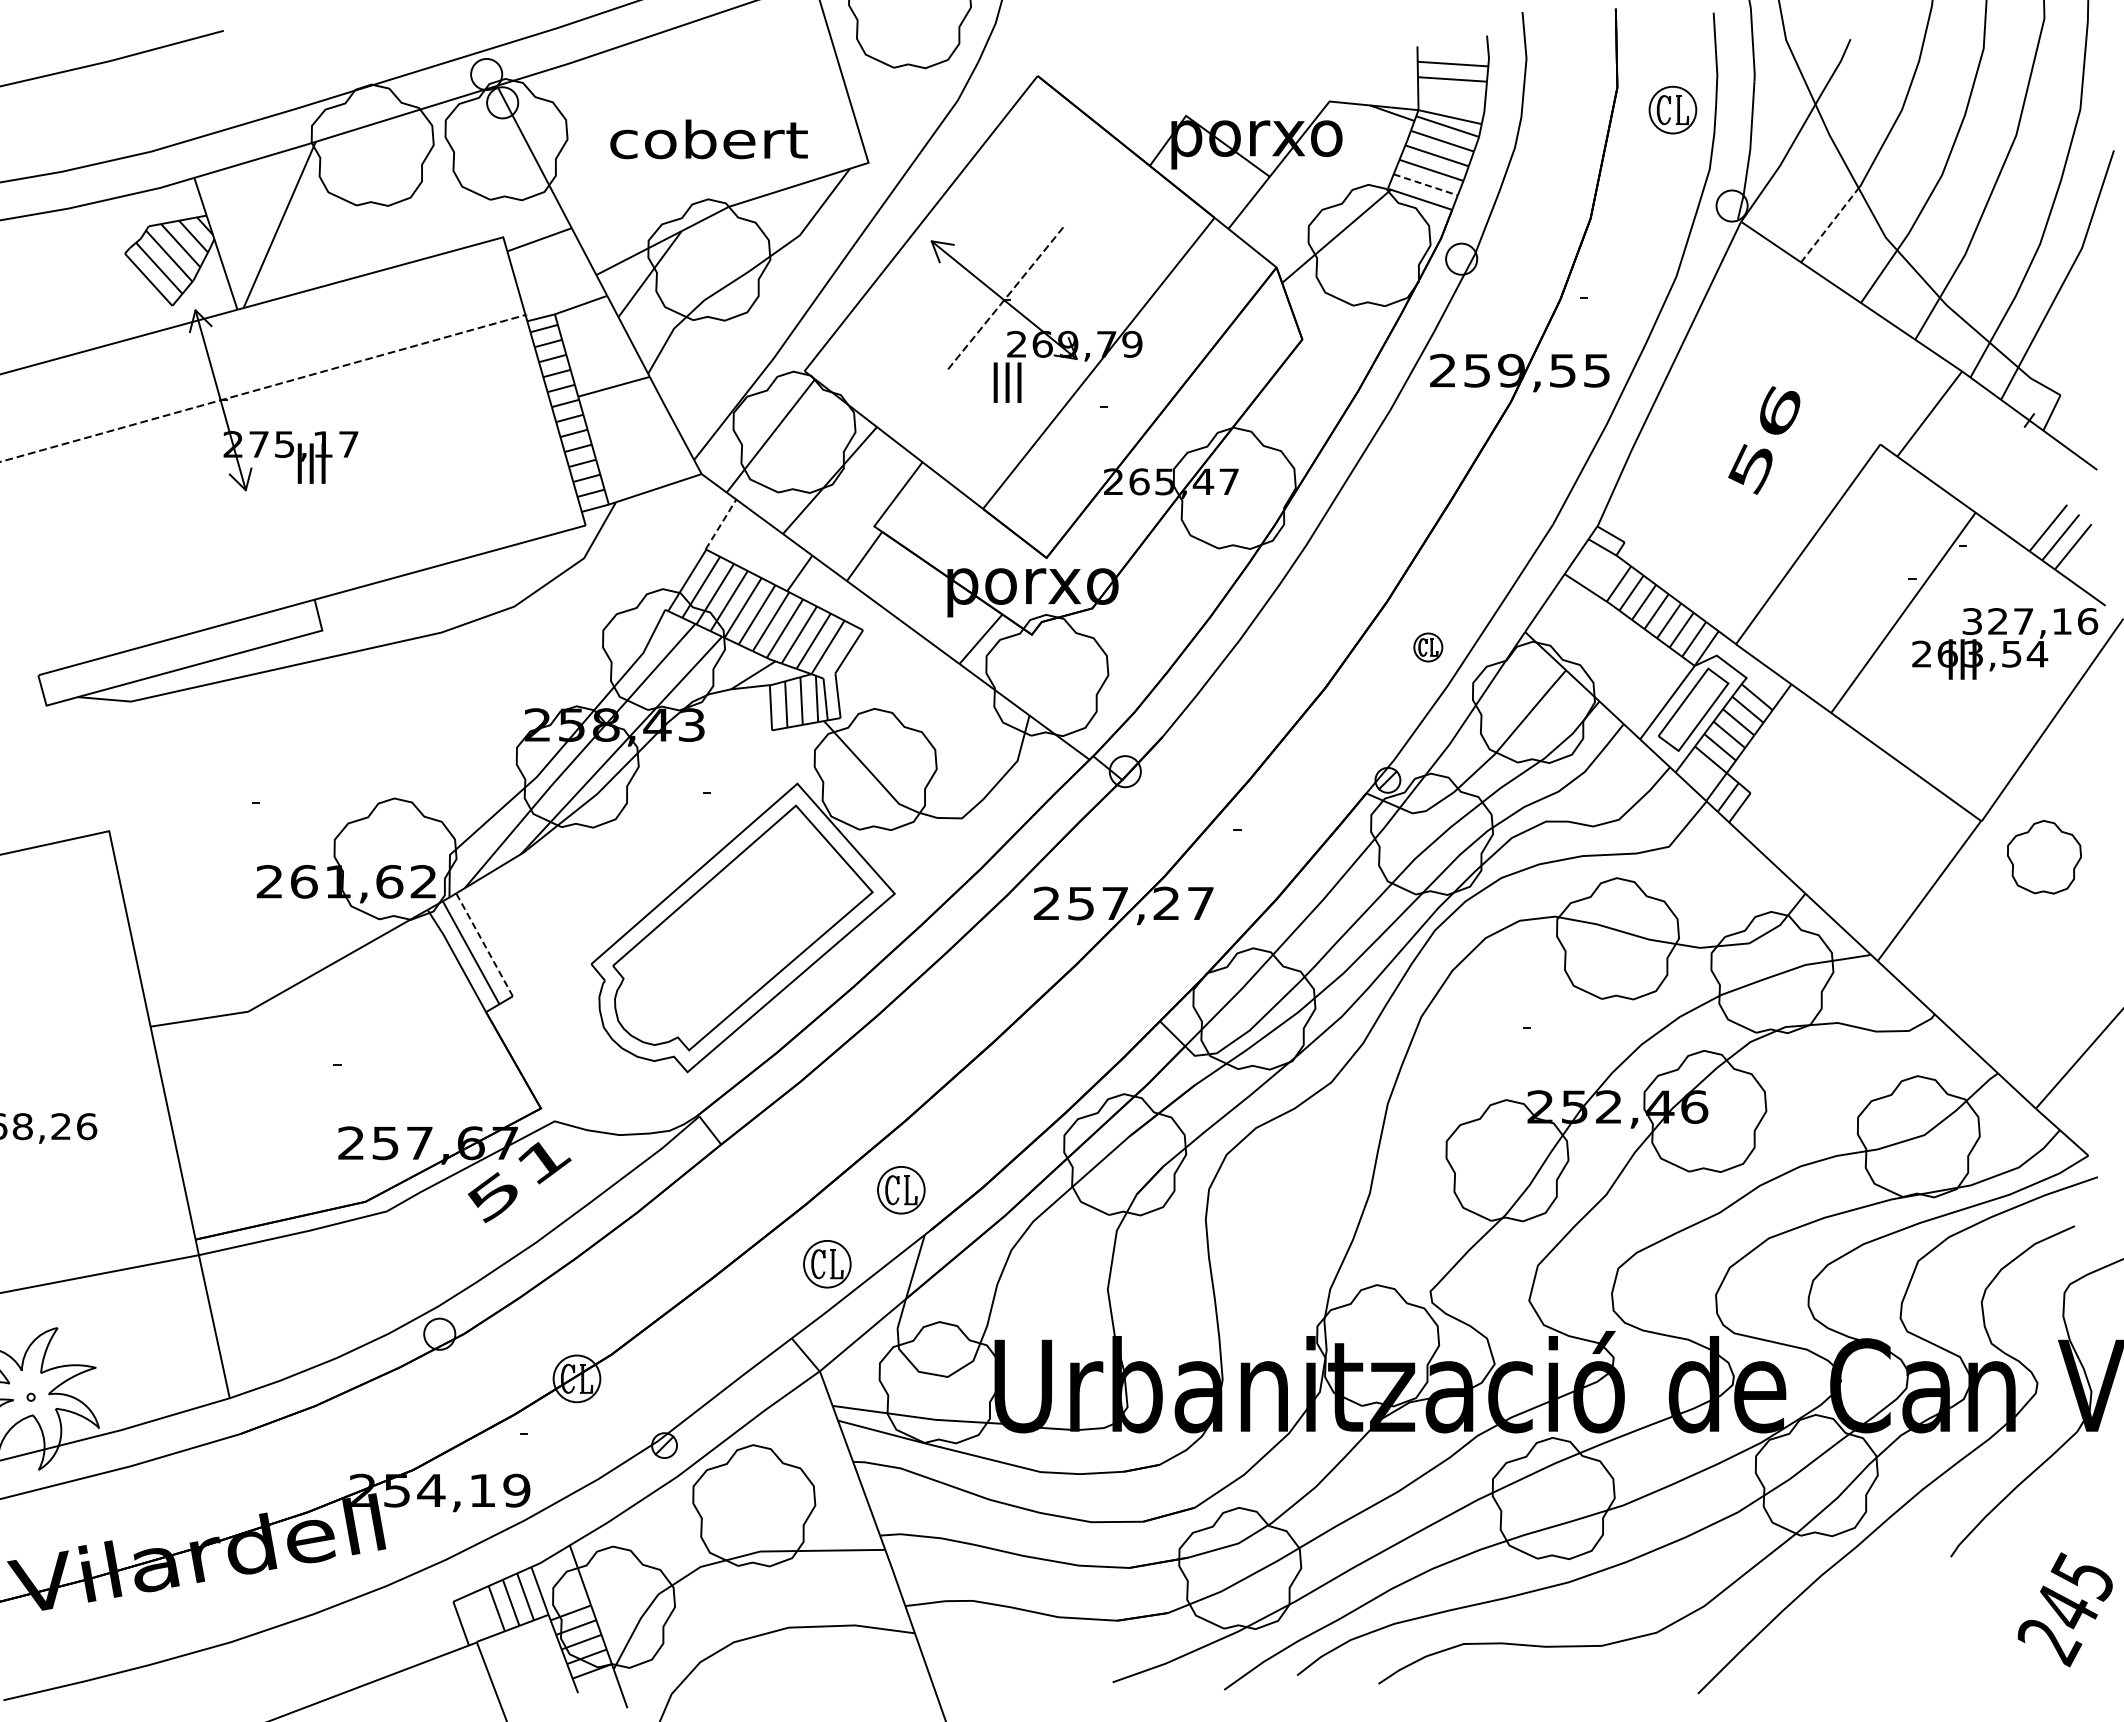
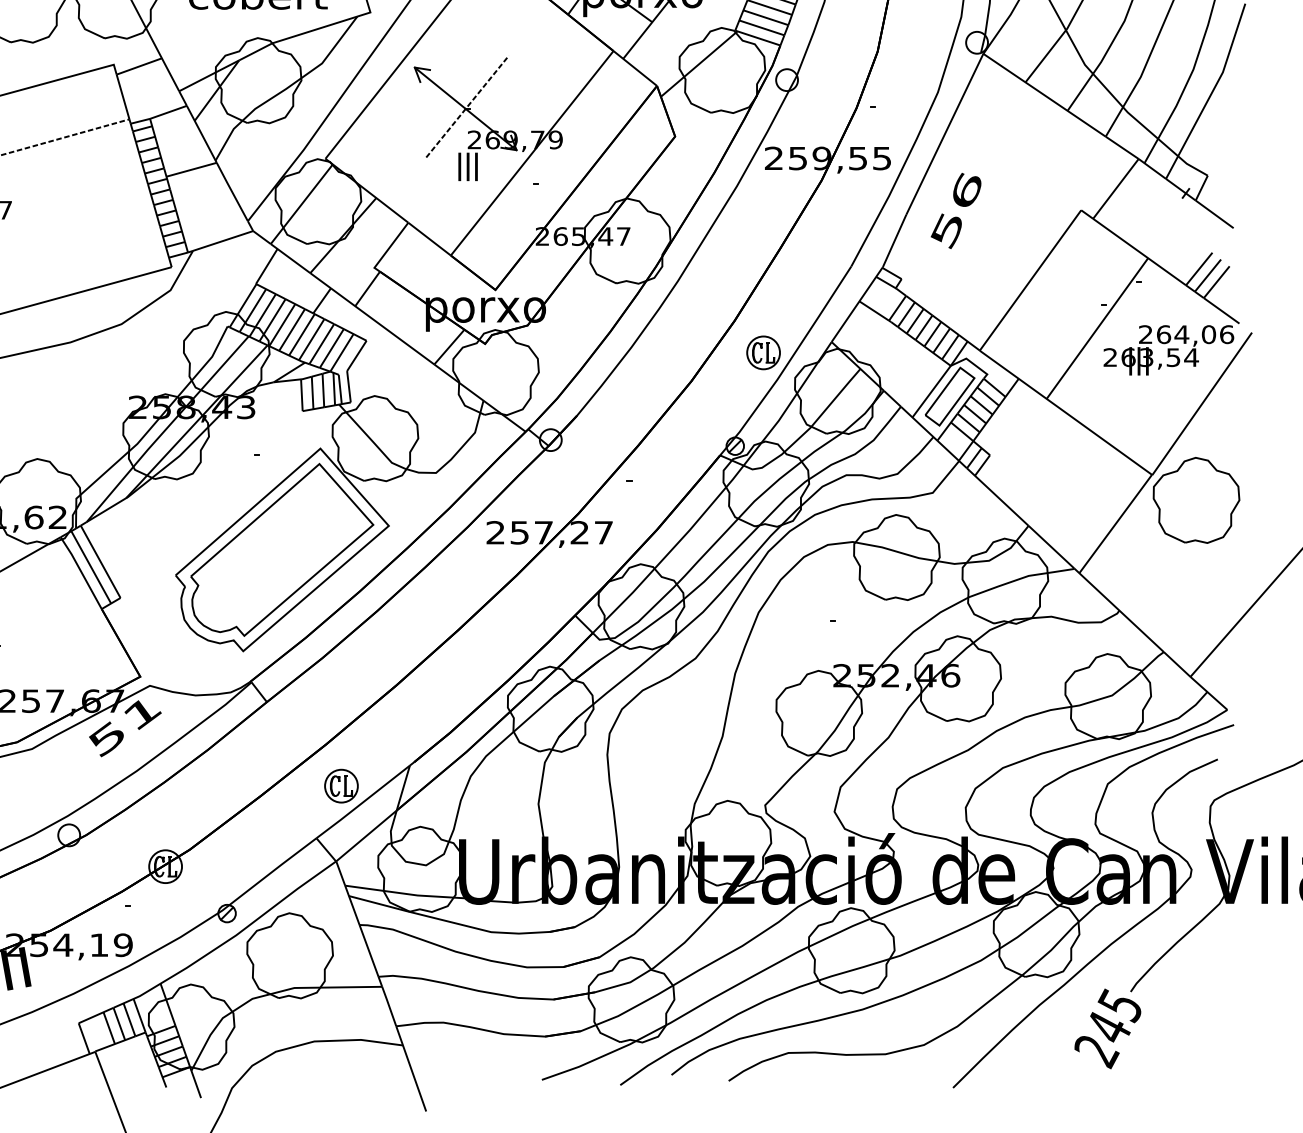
line: (1425, 184) -> (761, 27), dashed -> solid
line: (1829, 225) -> (1045, 56), dashed -> solid
text: (1764, 440) -> (956, 211), moved
line: (721, 524) -> (267, 266), dashed -> solid
text: (2017, 621) -> (1177, 334), 327,16 -> 264,06
part: (1428, 647) -> (763, 352), size x1.67
part: (2044, 856) -> (1196, 499), size x1.67
line: (484, 944) -> (100, 561), dashed -> solid
part: (901, 1190) -> (393, 734), removed
text: (2064, 1609) -> (1107, 1028), moved

